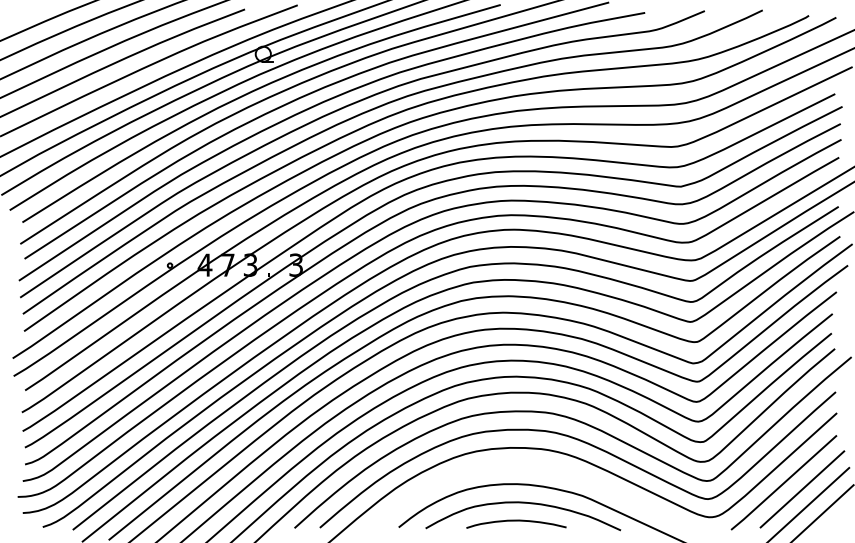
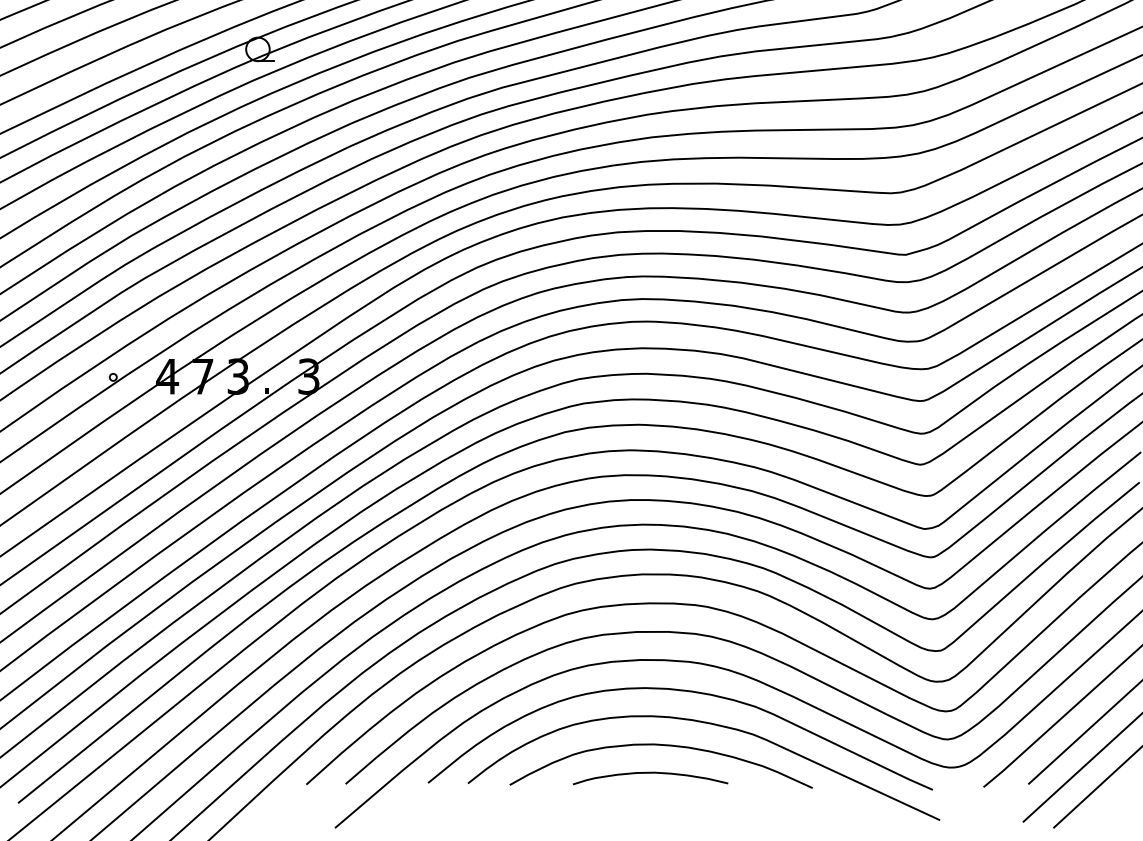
curve: (535, 468) -> (680, 691), added

